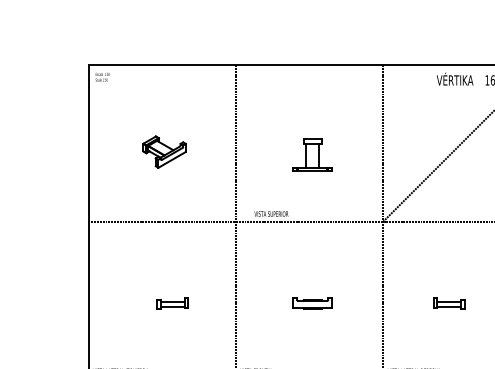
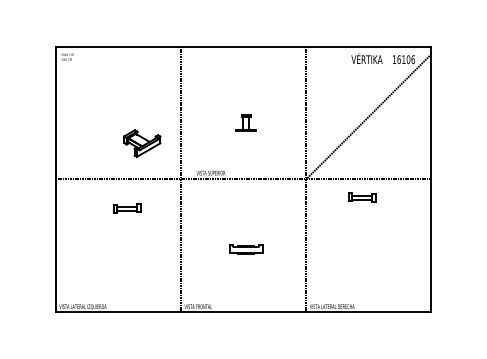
part: (164, 152) -> (142, 143), moved
part: (313, 155) -> (246, 123), size x0.6
part: (173, 303) -> (127, 208), moved
part: (449, 303) -> (362, 197), moved

